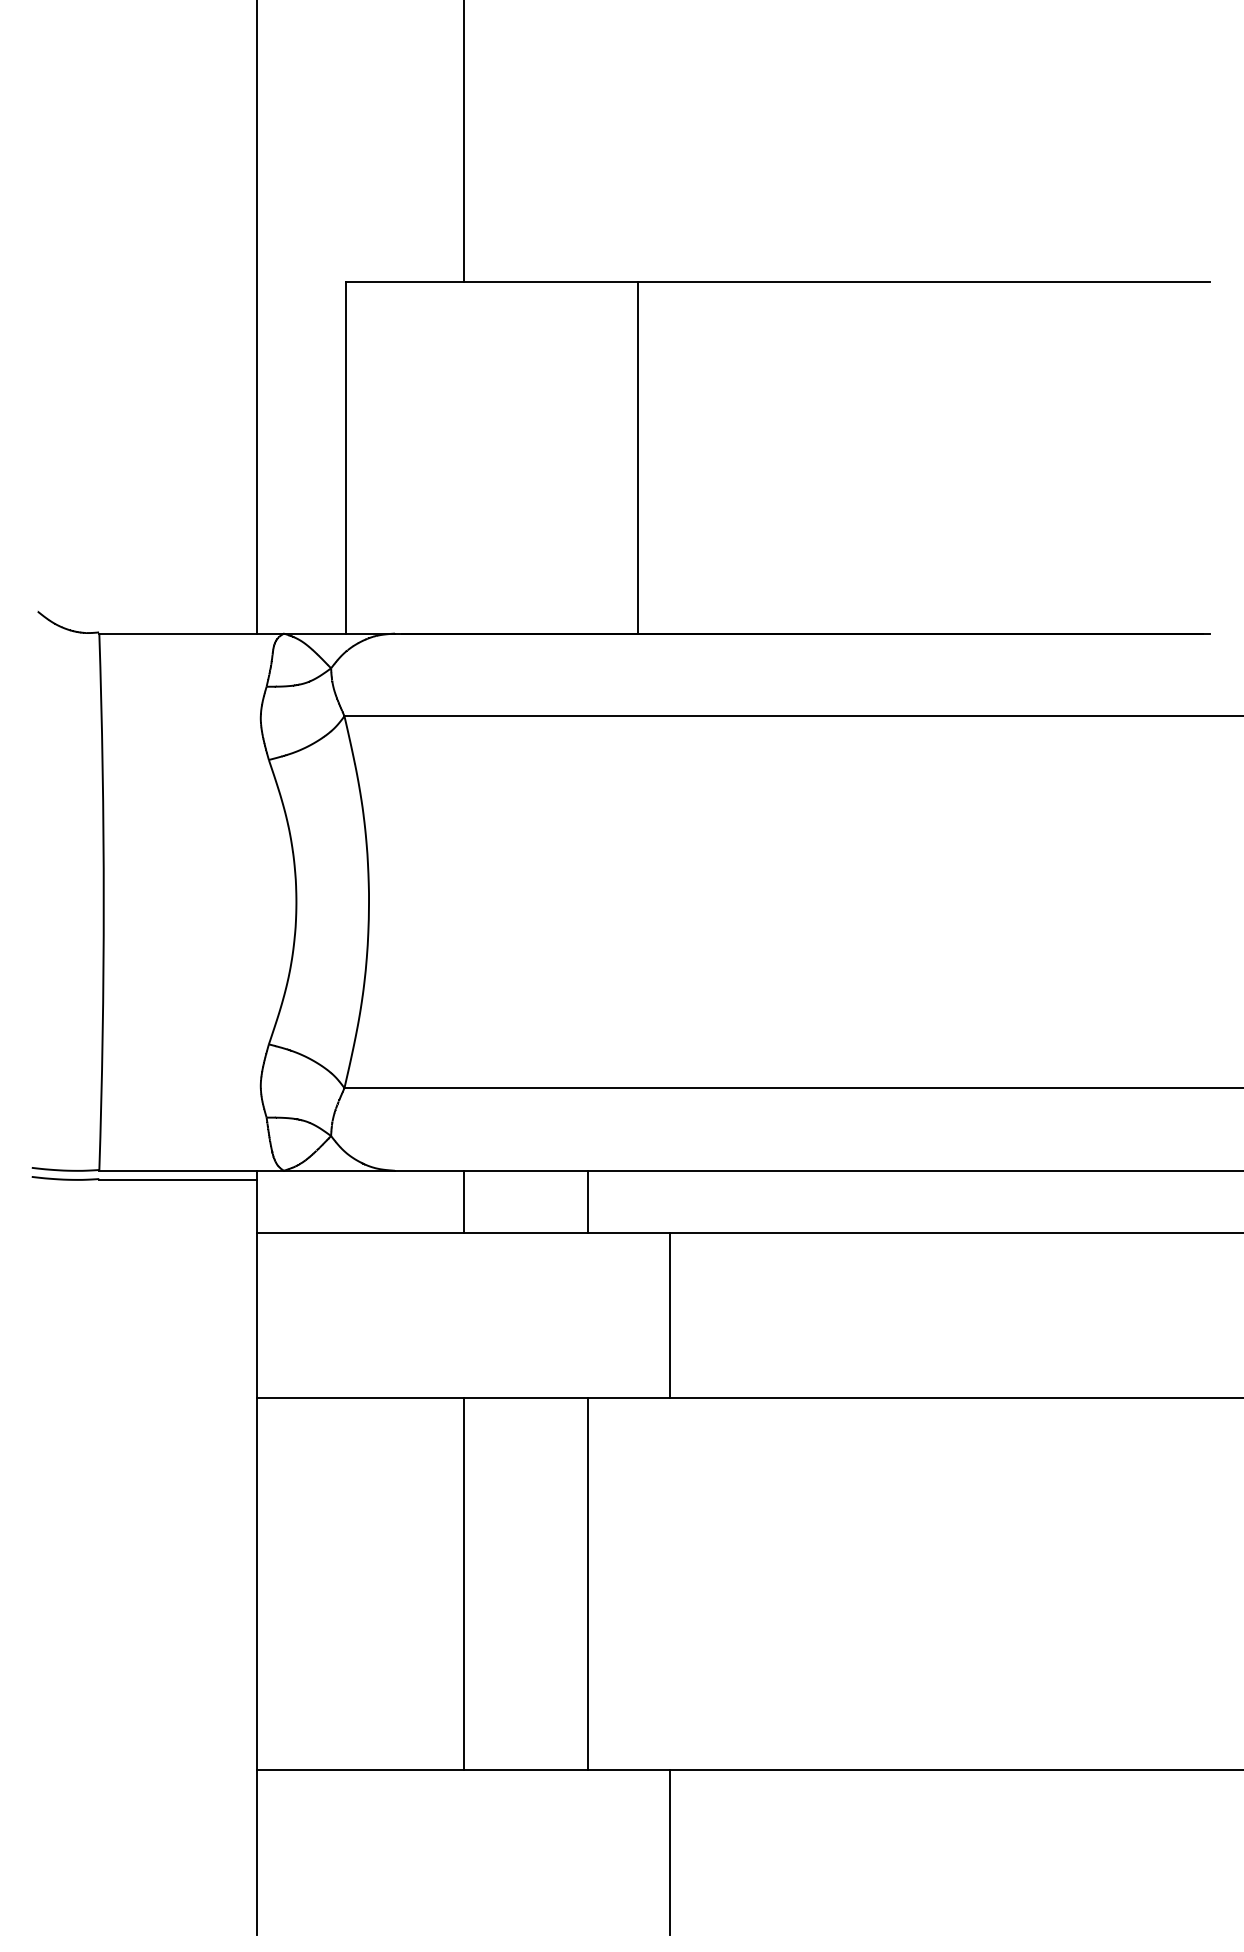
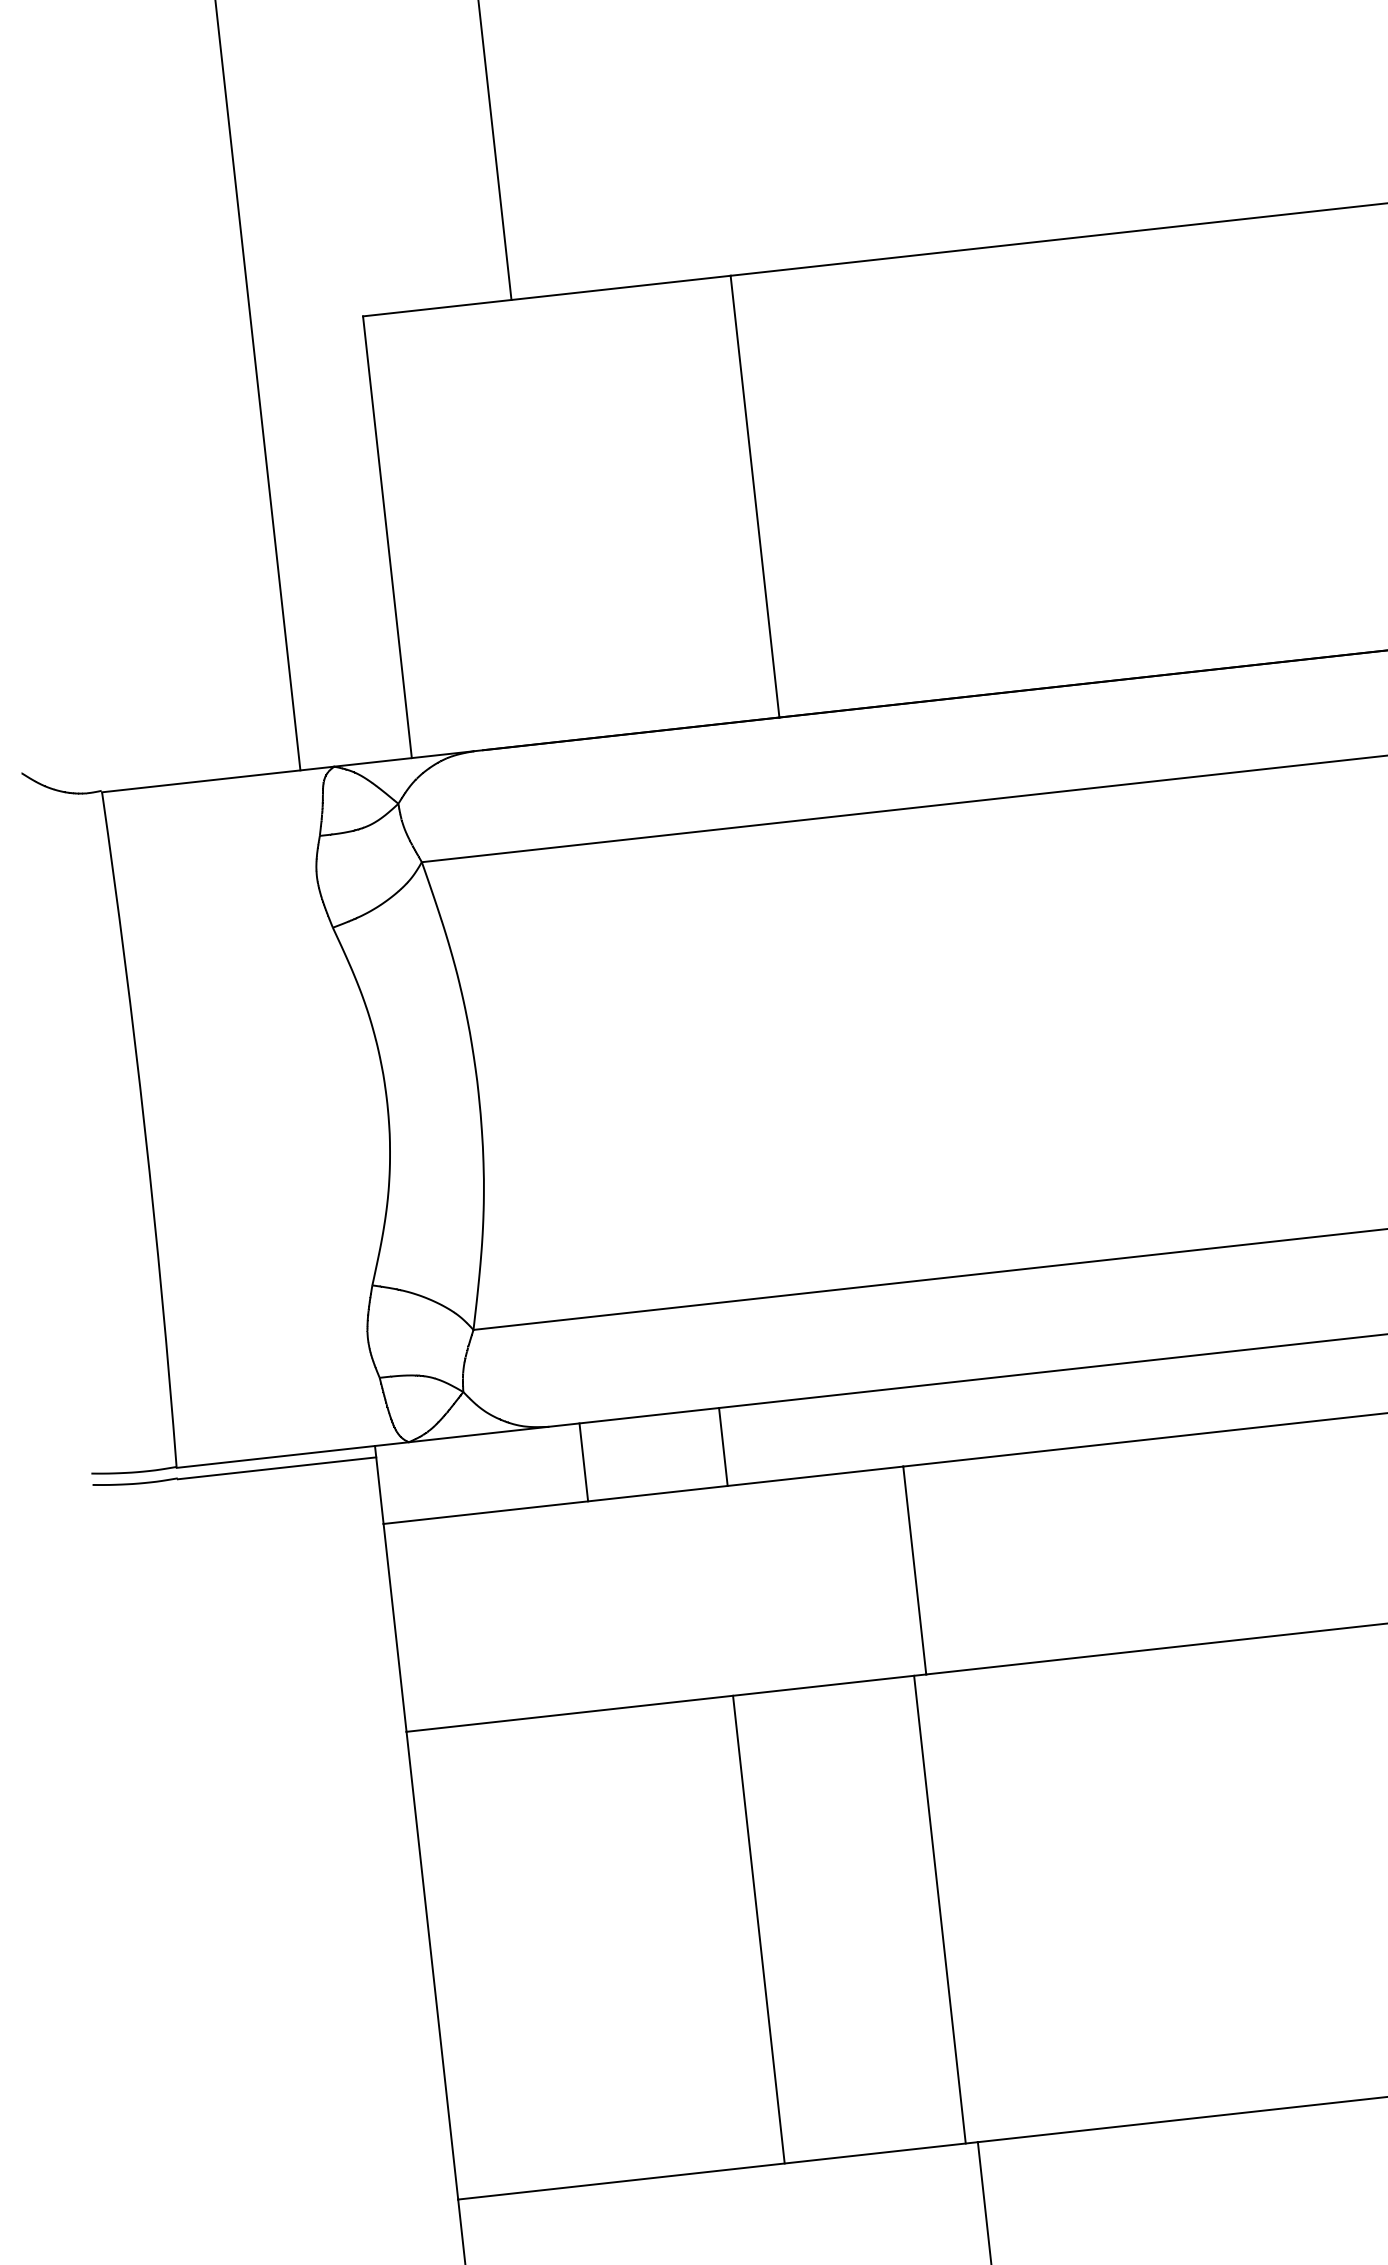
line: (463, 1201) -> (583, 1462), moved
line: (587, 1201) -> (723, 1446), moved
line: (463, 1583) -> (758, 1929), moved
line: (587, 1583) -> (939, 1909), moved

